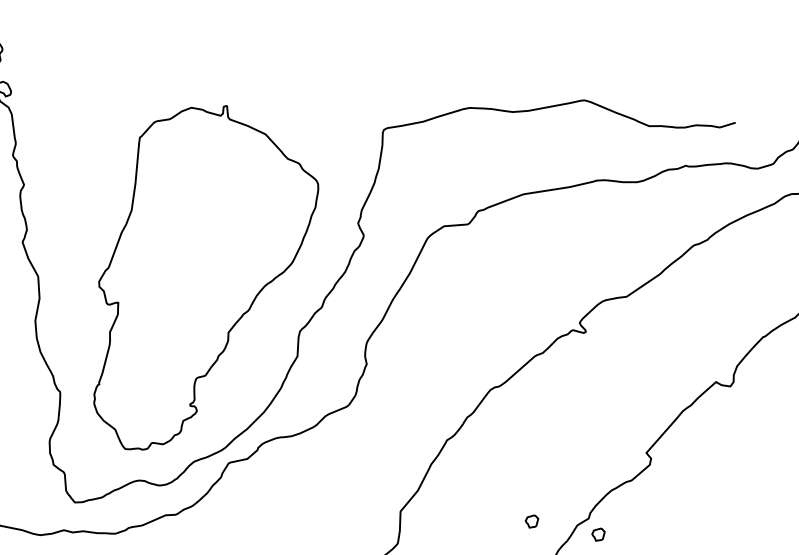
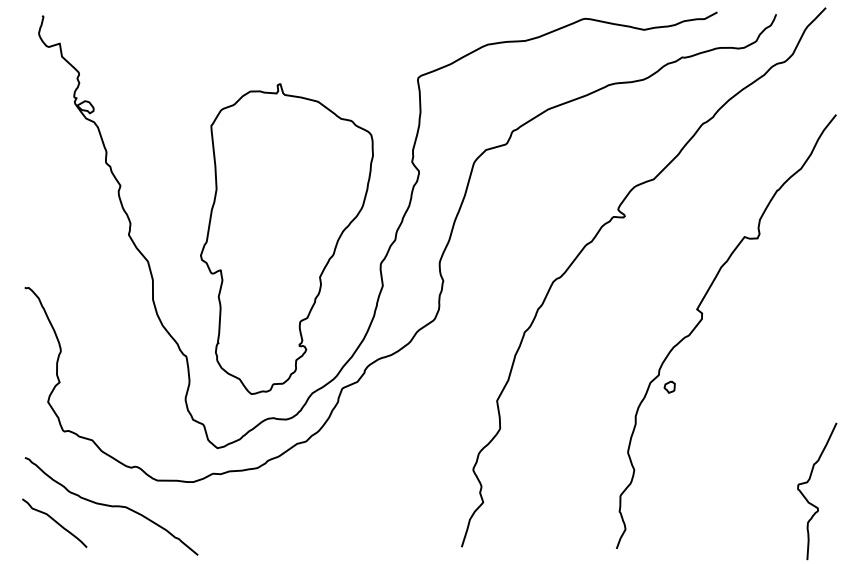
part: (531, 520) -> (610, 386), removed

